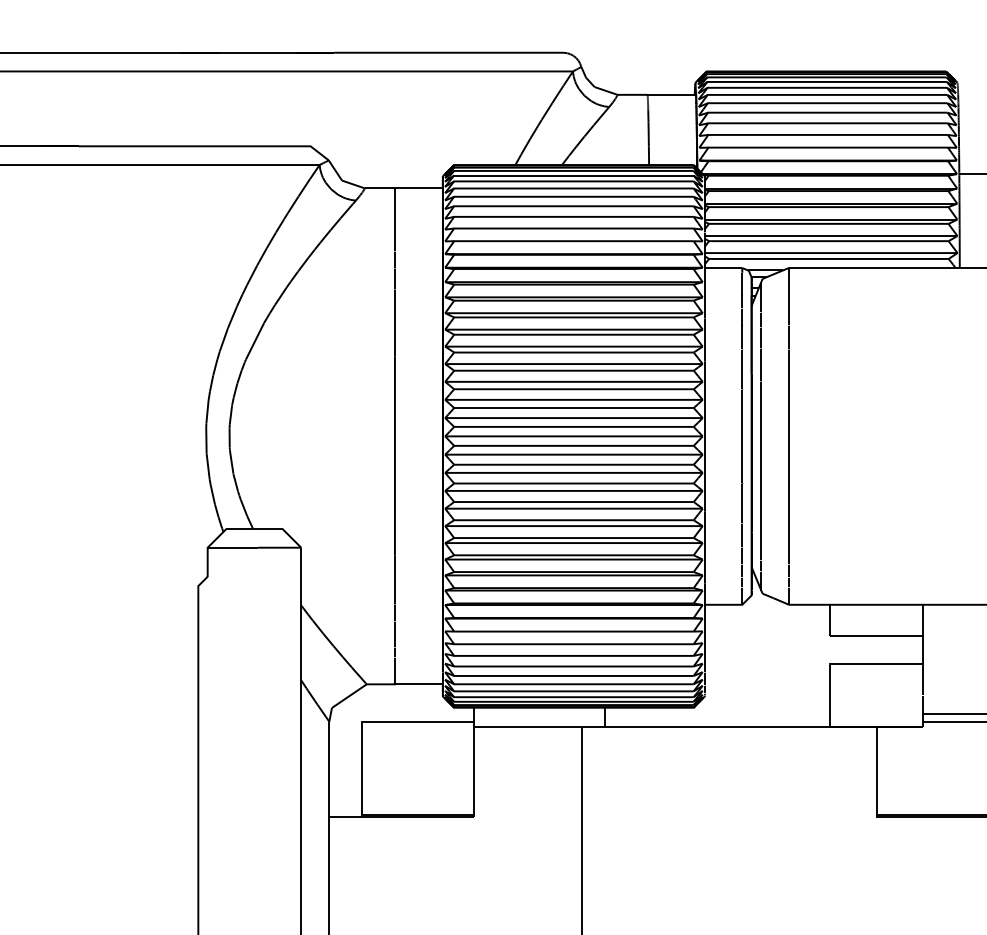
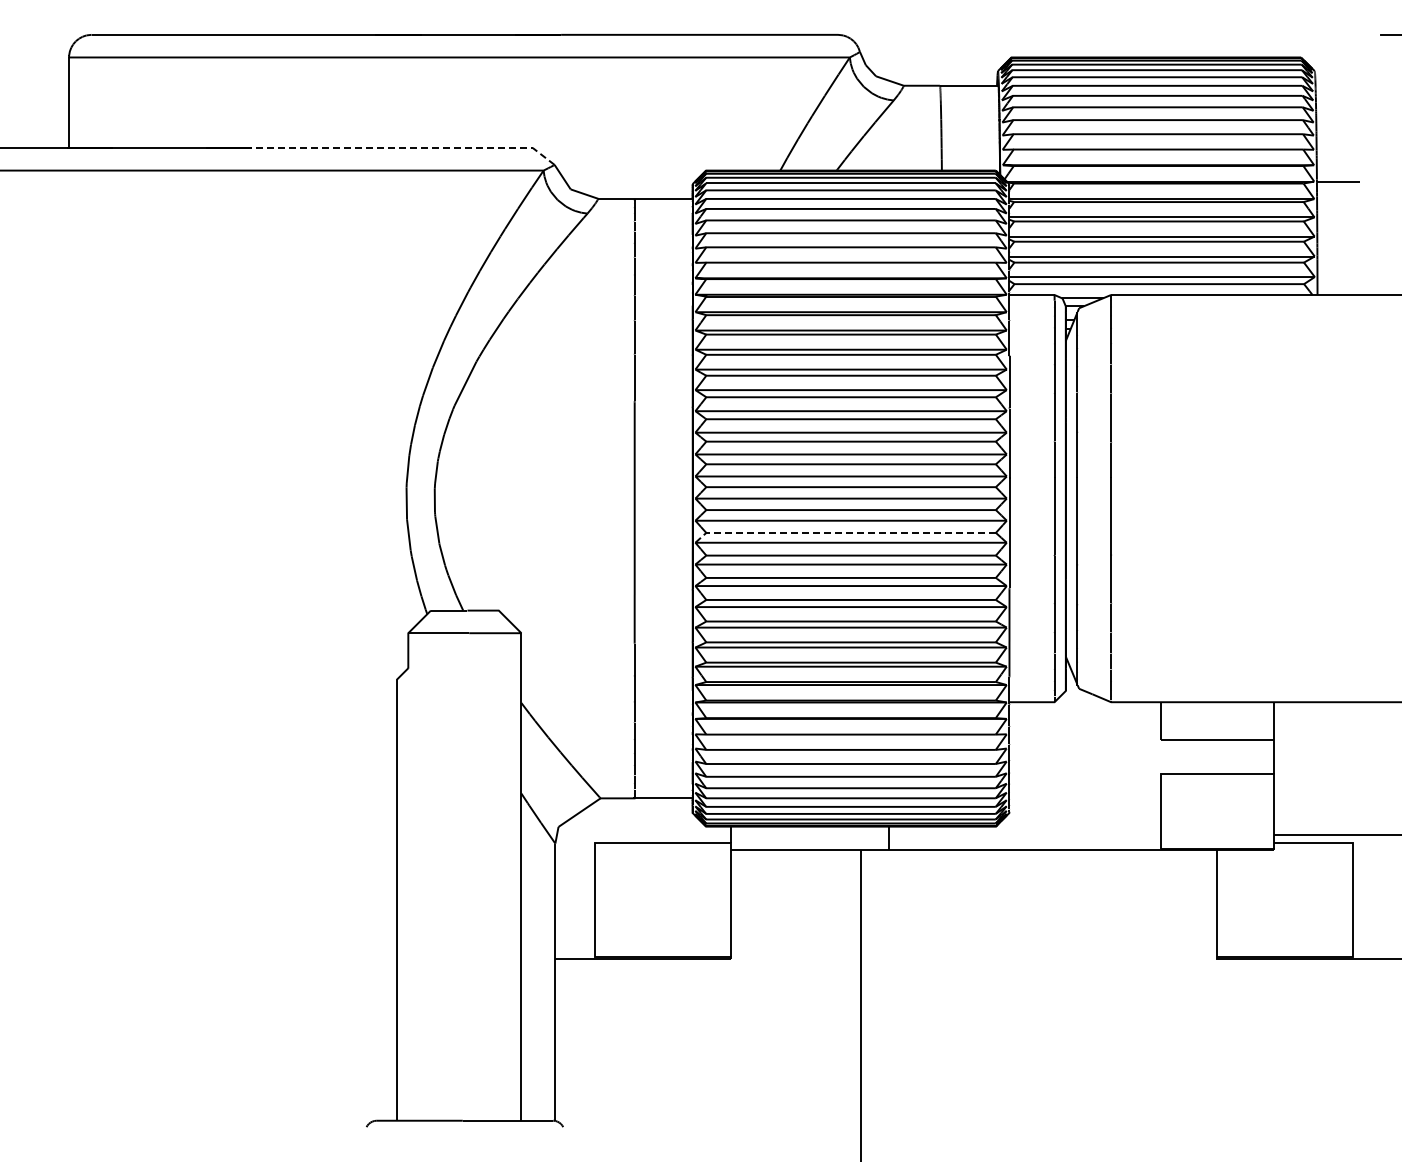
line: (207, 145) -> (407, 147), solid -> dashed
line: (570, 464) -> (846, 532), solid -> dashed

